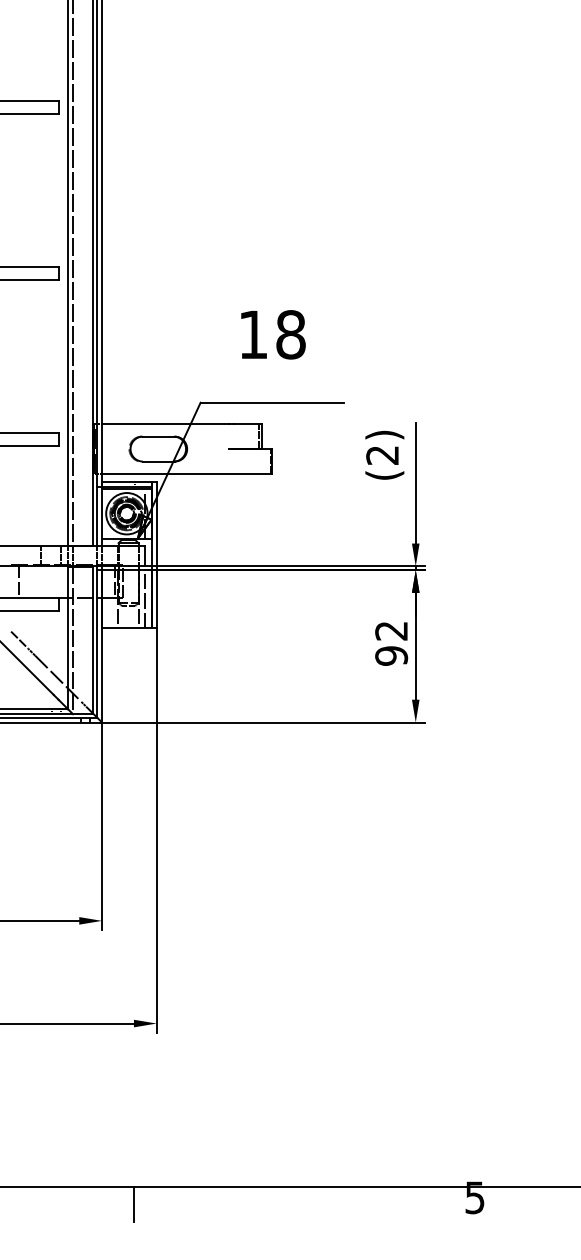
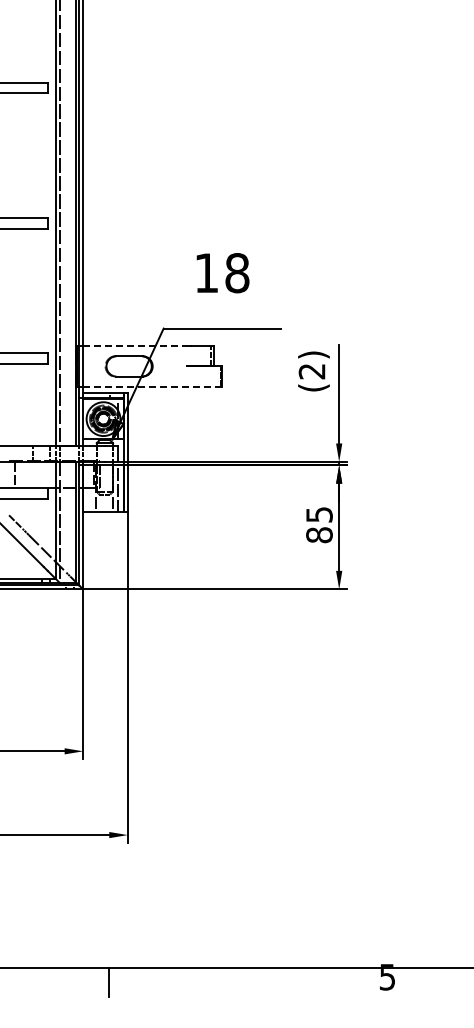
line: (166, 424) -> (135, 346), solid -> dashed
line: (186, 473) -> (152, 386), solid -> dashed
text: (391, 644) -> (319, 525), 92 -> 85

